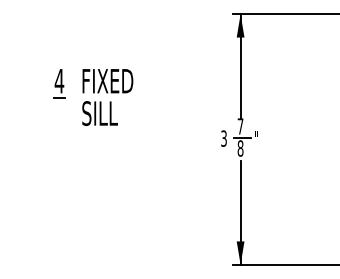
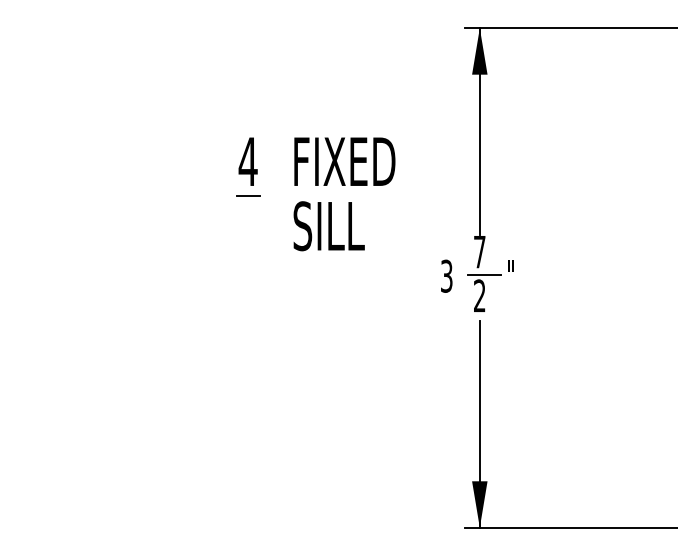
part: (93, 97) -> (316, 194), moved
text: (240, 148) -> (479, 295), 8 -> 2

